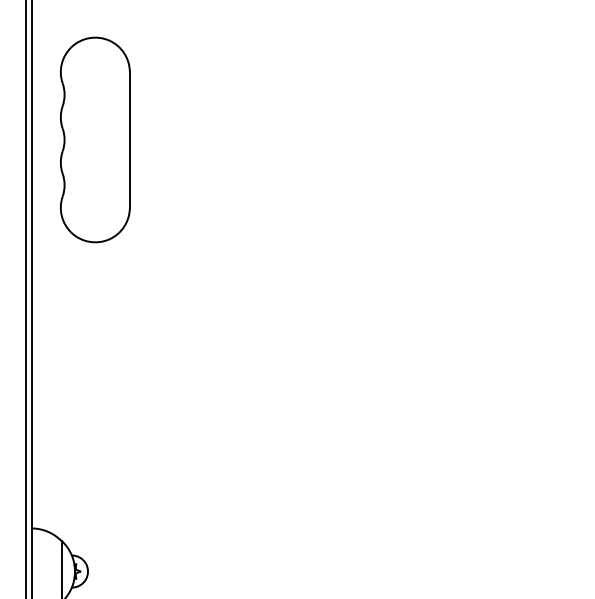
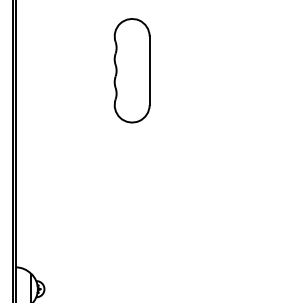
part: (94, 139) -> (131, 70), moved

